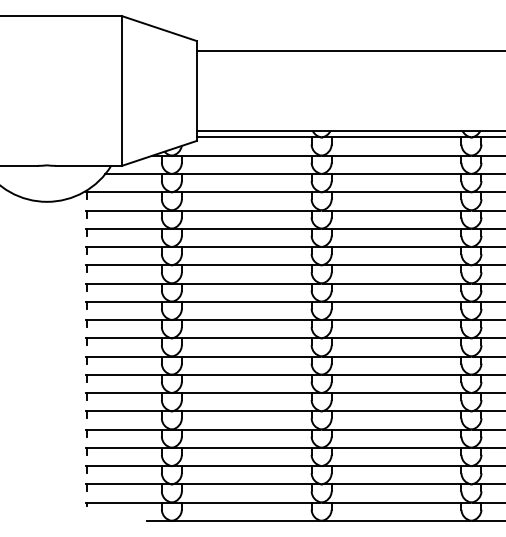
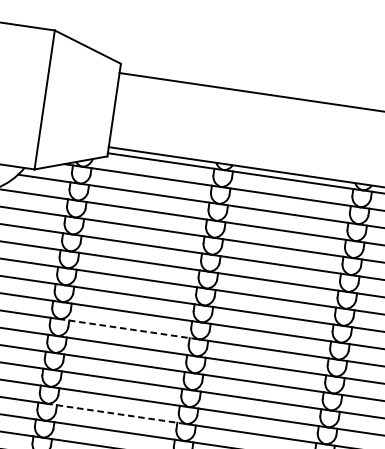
line: (246, 320) -> (129, 329), solid -> dashed
line: (246, 411) -> (116, 414), solid -> dashed

